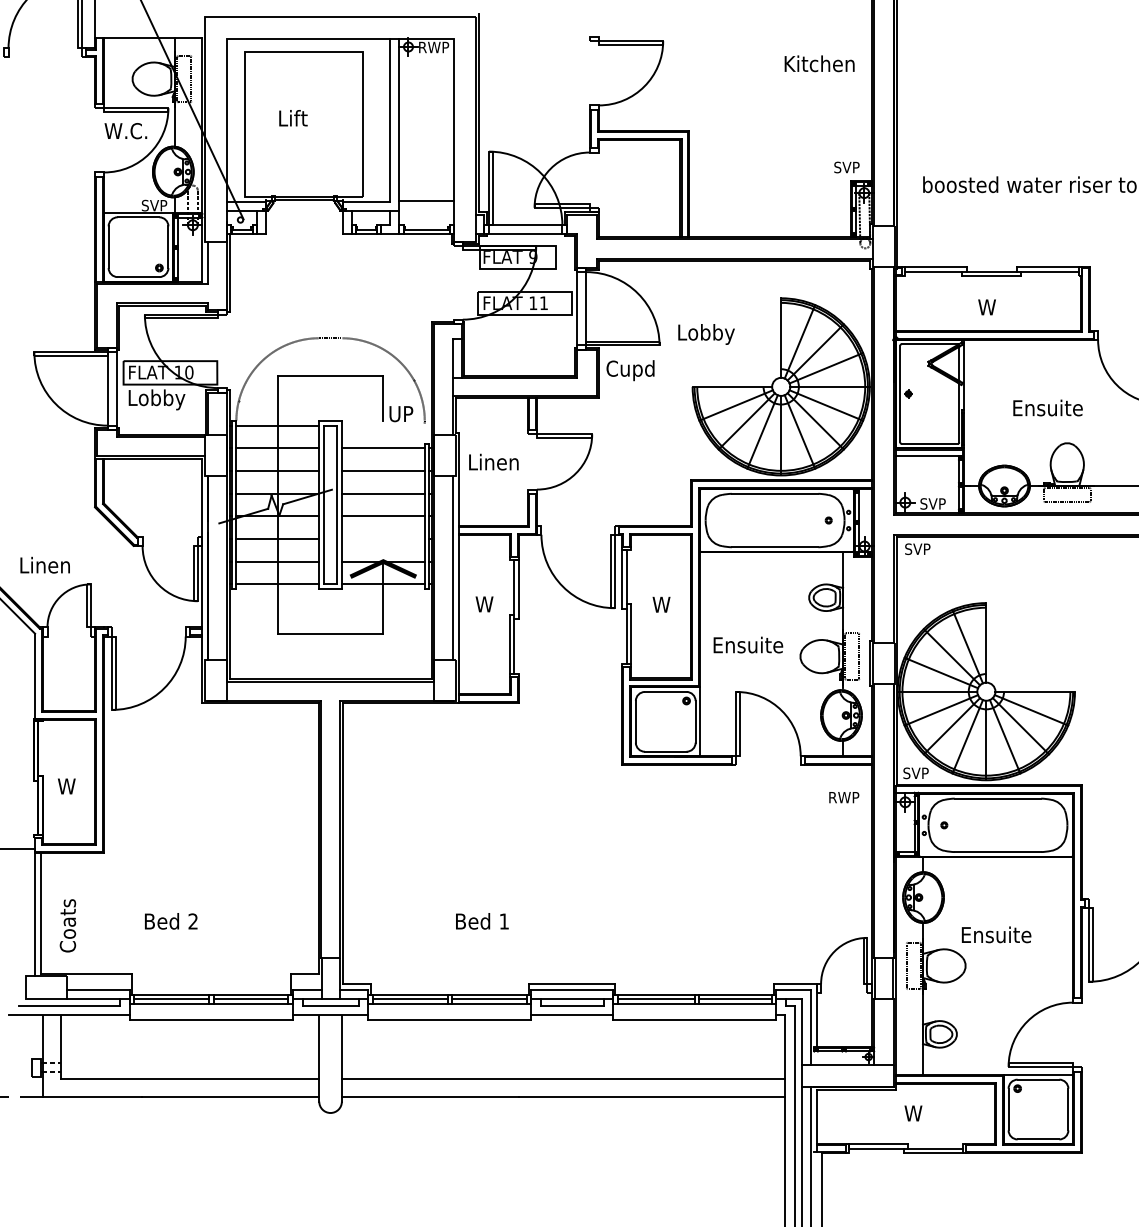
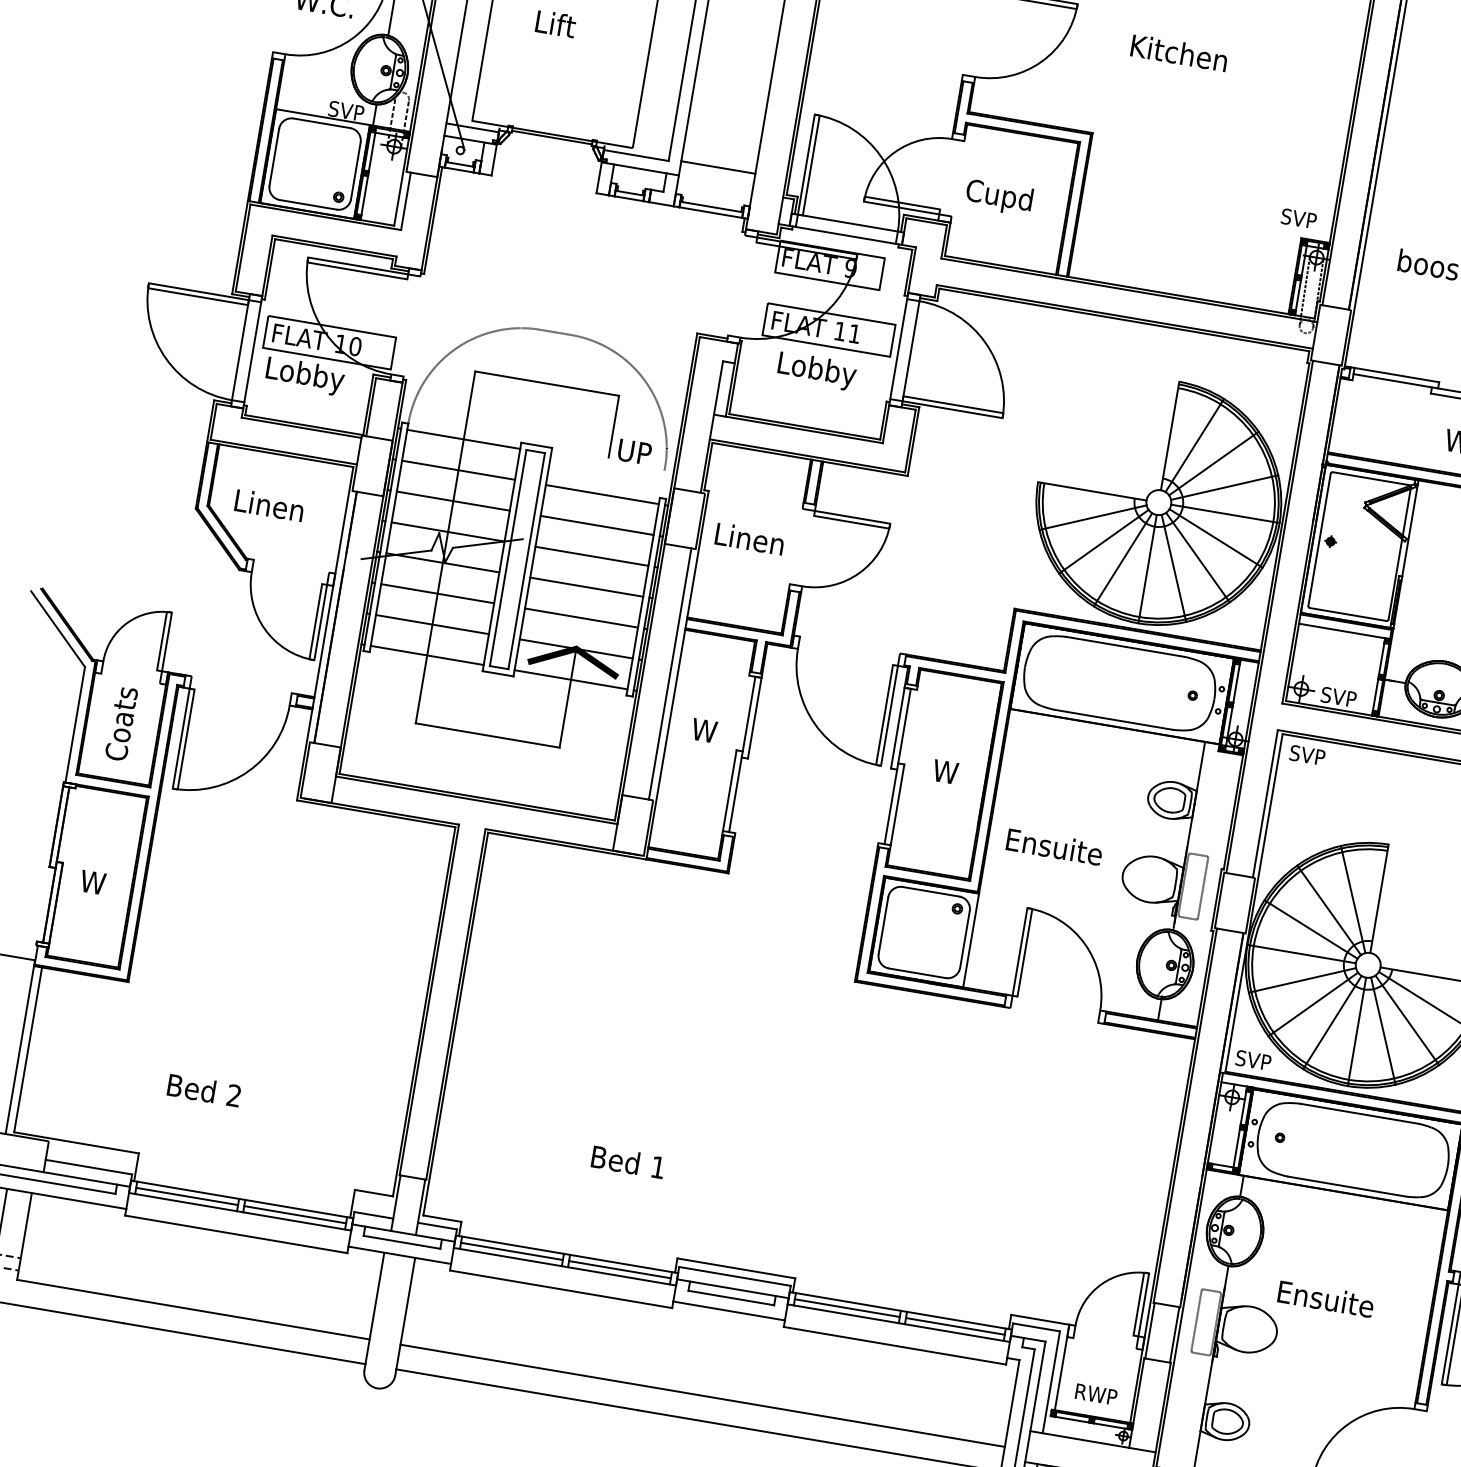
text: (819, 63) -> (1179, 52), moved
text: (706, 334) -> (816, 371), moved
text: (630, 370) -> (999, 197), moved
line: (382, 538) -> (580, 617), added
text: (44, 564) -> (268, 504), moved
text: (844, 797) -> (1096, 1394), moved
text: (67, 925) -> (120, 723), moved

